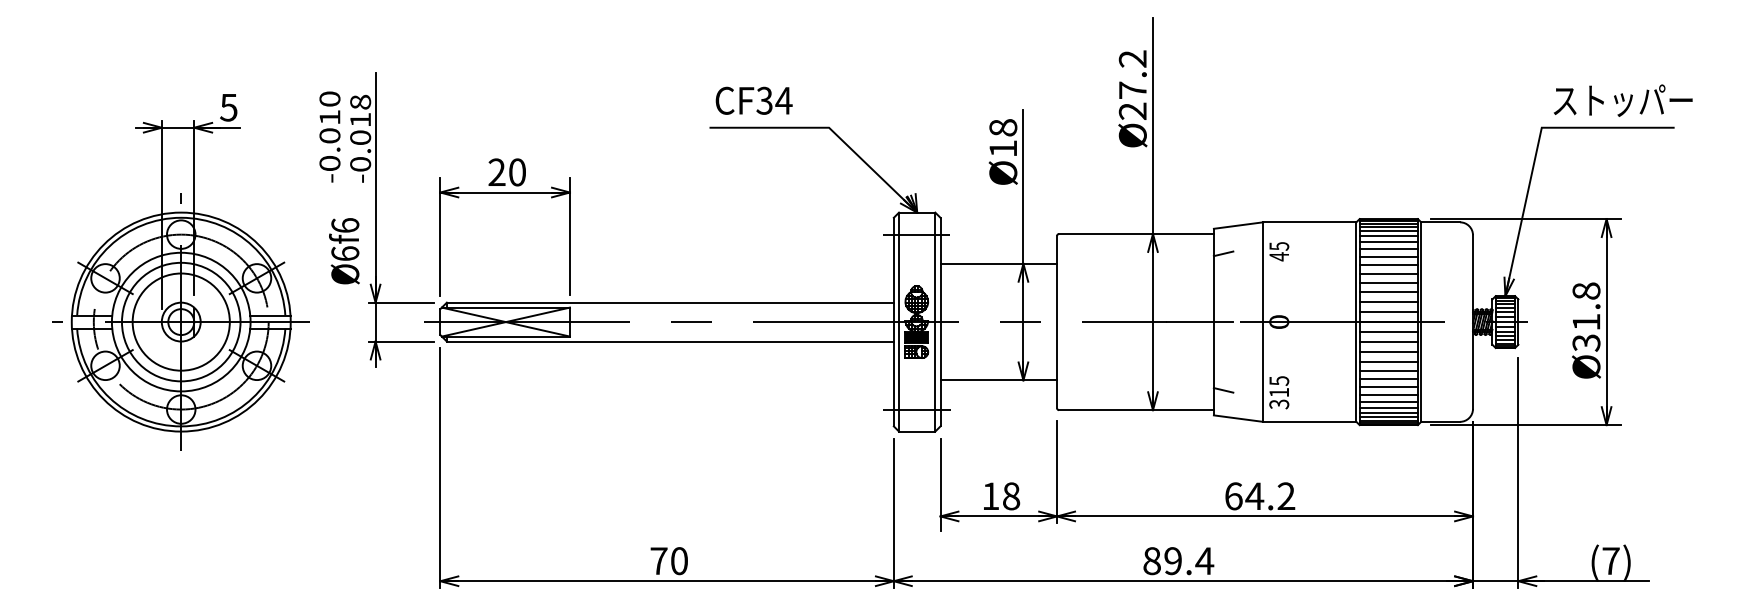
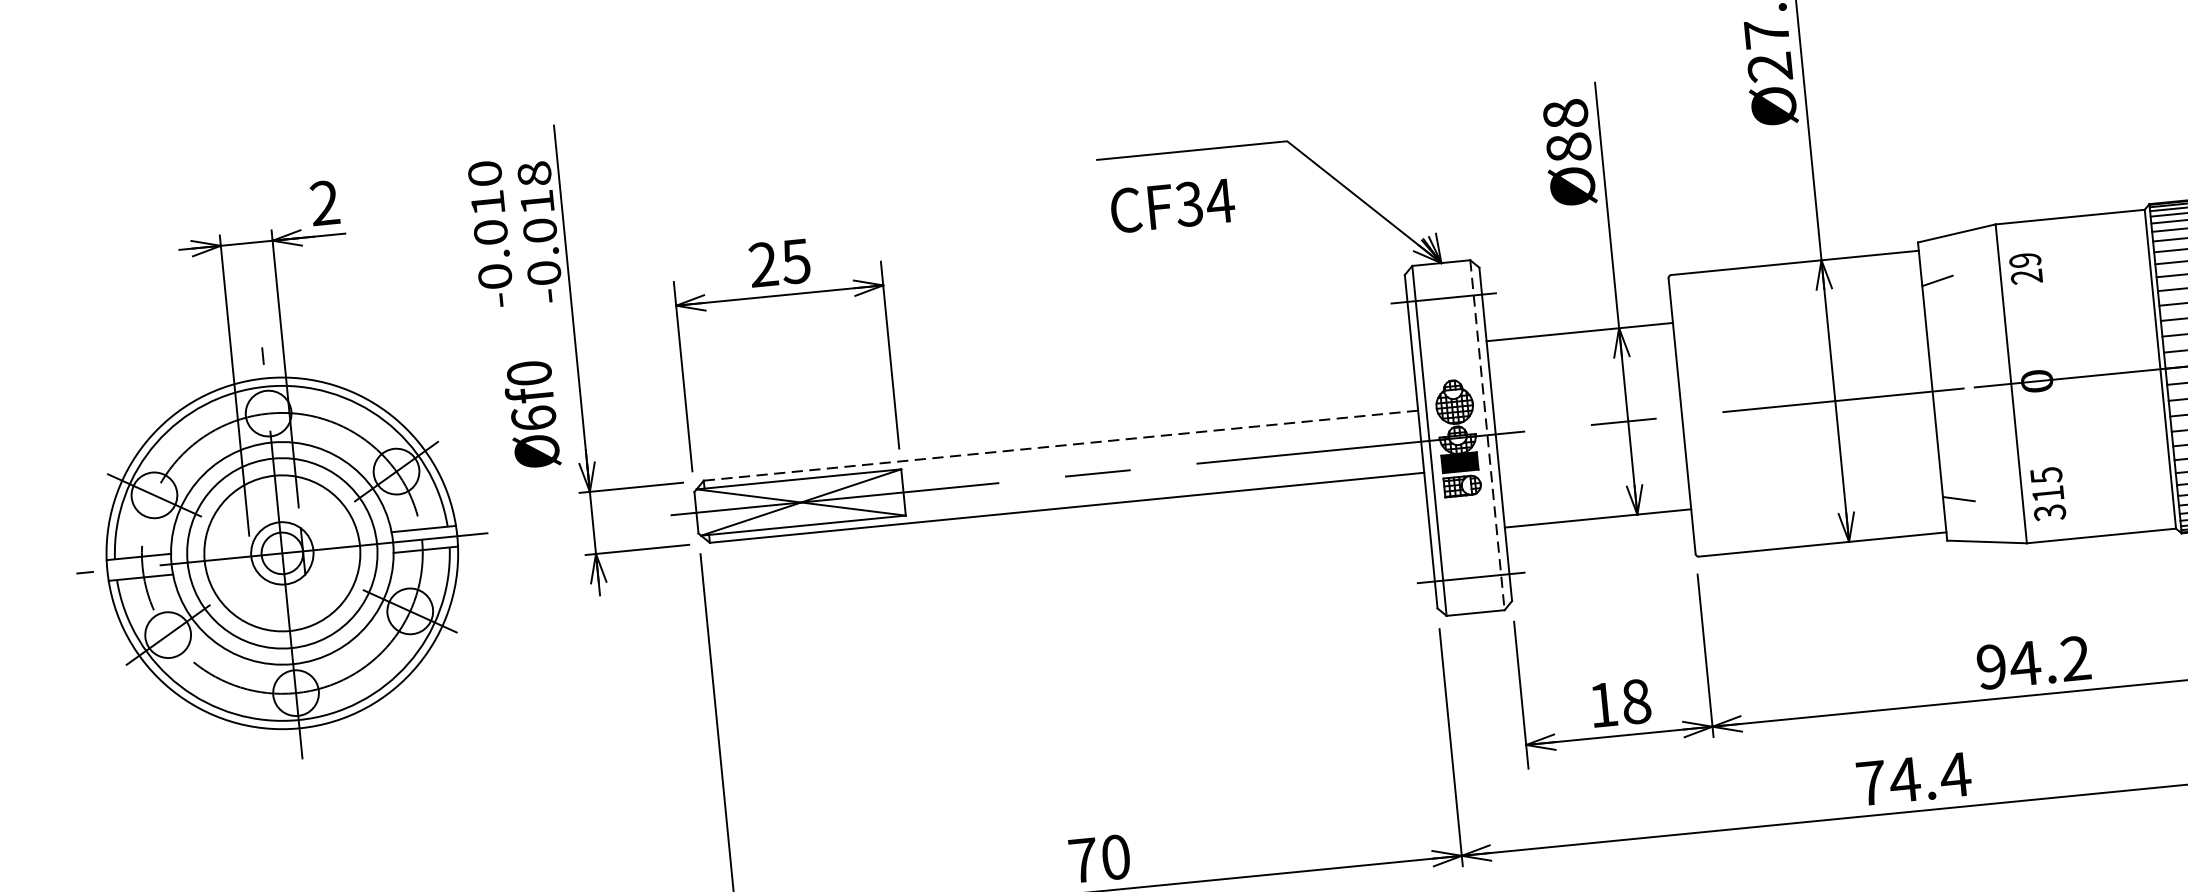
text: (753, 100) -> (1171, 205), moved
text: (228, 107) -> (324, 203), 5 -> 2
text: (1003, 148) -> (1569, 147), Ø18 -> Ø88
text: (516, 172) -> (794, 261), 20 -> 25
text: (345, 225) -> (529, 373), Ø6f6 -> Ø6f0
text: (1279, 251) -> (2026, 268), 45 -> 29
line: (670, 302) -> (1061, 445), solid -> dashed
line: (935, 322) -> (1487, 435), solid -> dashed
text: (1233, 496) -> (1991, 667), 64.2 -> 94.2
text: (1162, 561) -> (1888, 782), 89.4 -> 74.4

